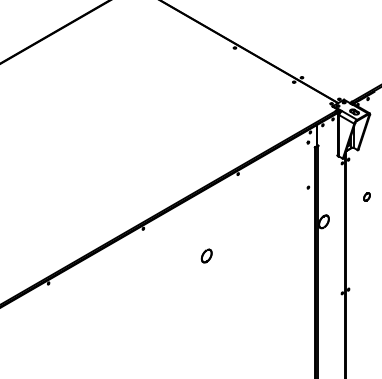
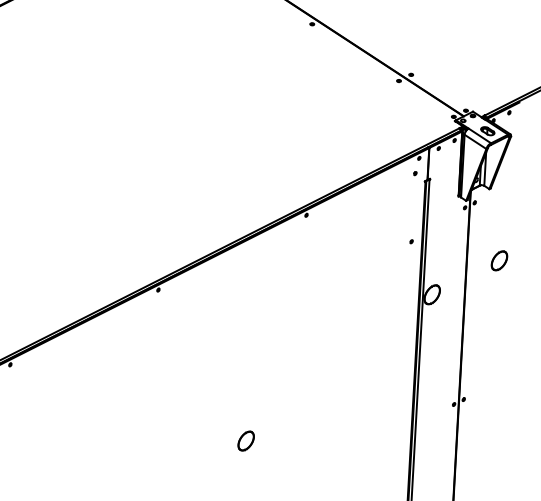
part: (366, 196) -> (498, 260), size x1.67
part: (206, 255) -> (245, 440), moved

